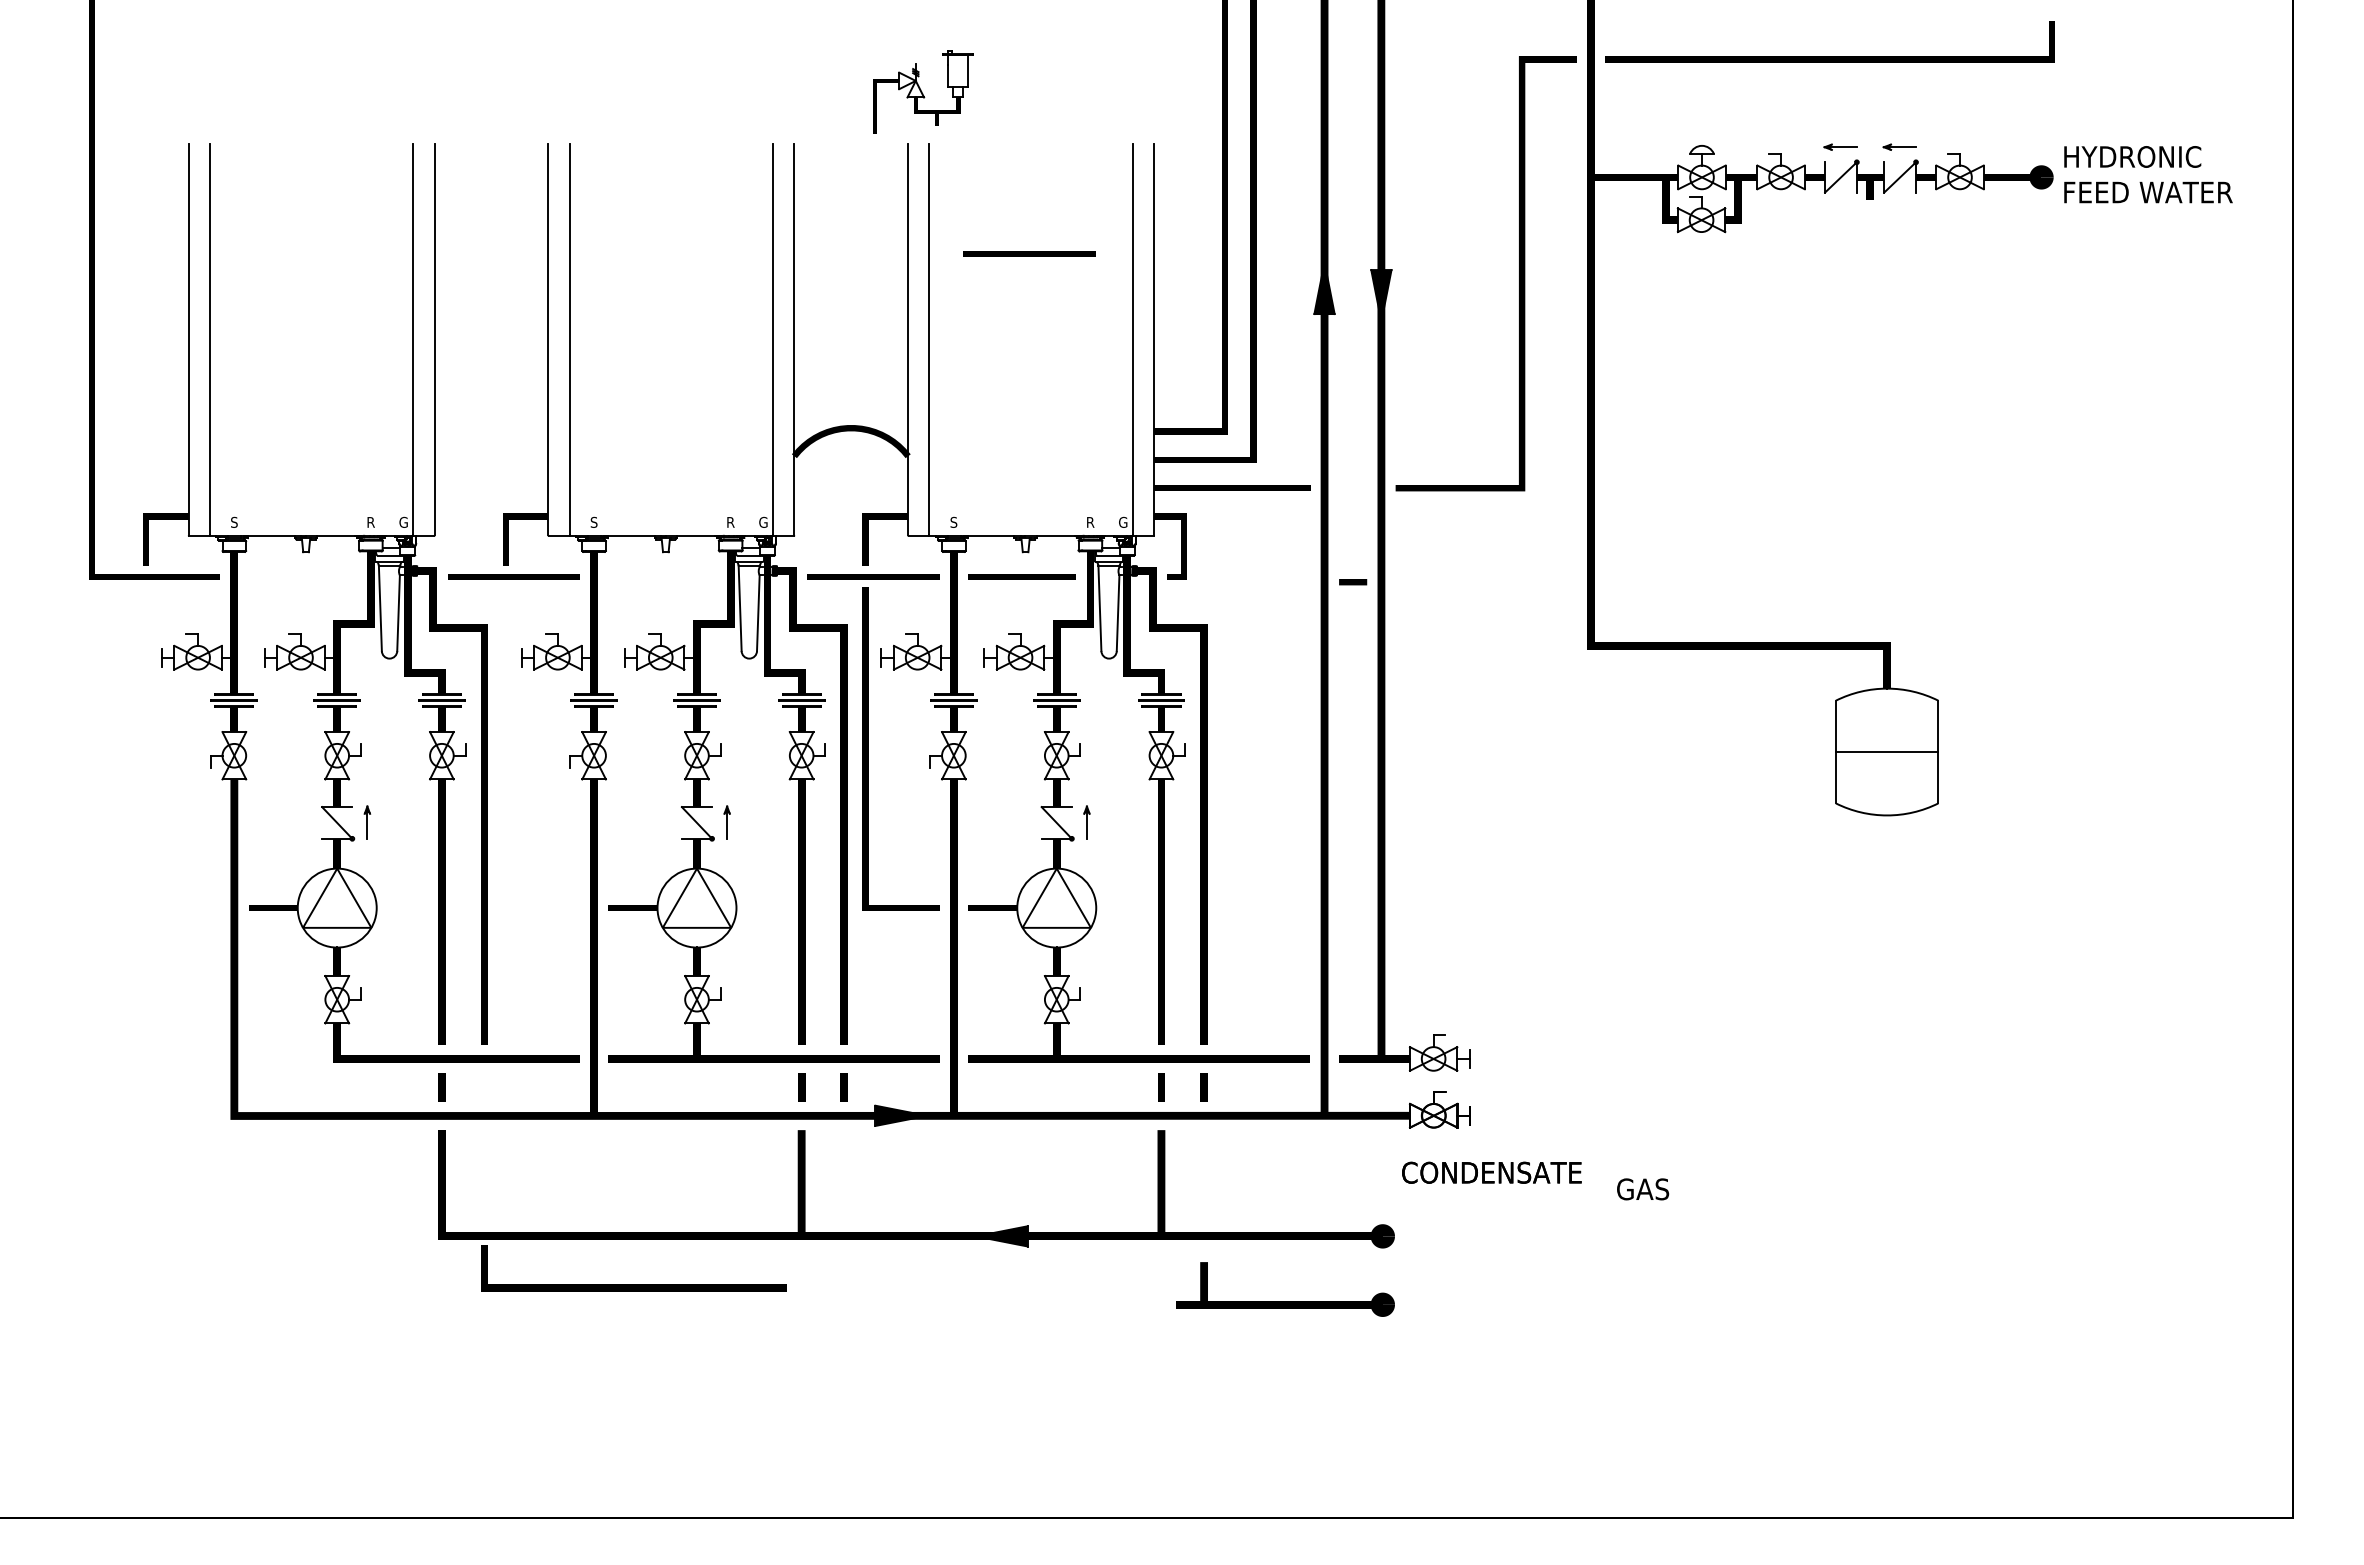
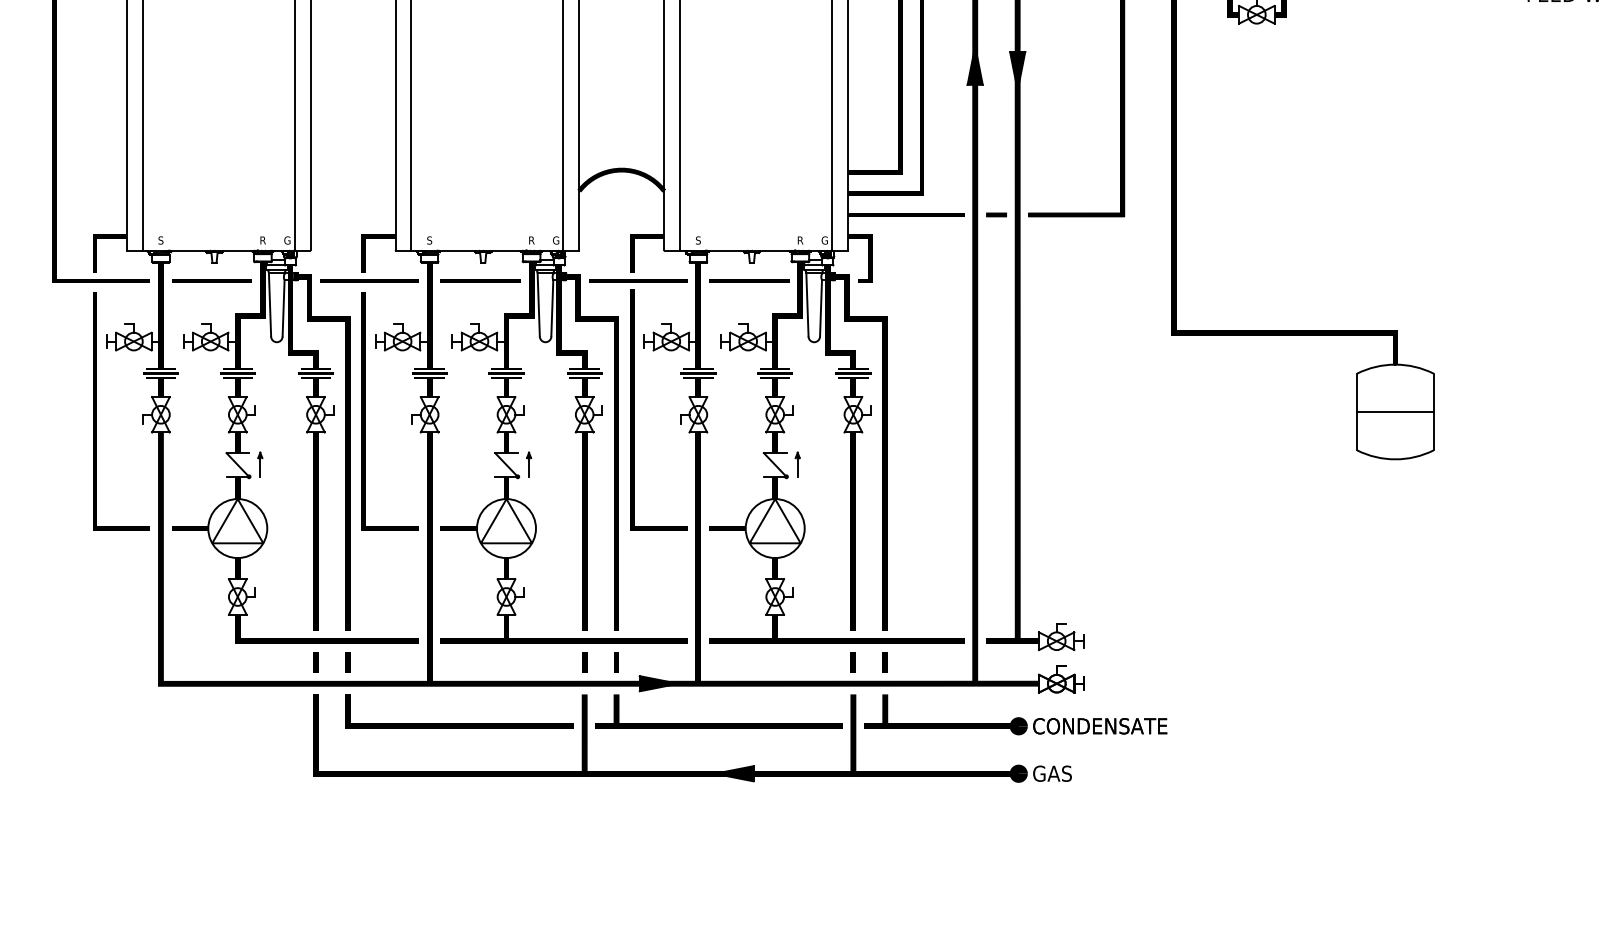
line: (1029, 253) -> (754, 39), removed
line: (302, 576) -> (211, 280), added
line: (661, 576) -> (479, 280), added
line: (1353, 582) -> (996, 215), moved
line: (148, 750) -> (96, 410), added
line: (508, 750) -> (365, 410), added
line: (484, 1087) -> (347, 662), added
part: (981, 1169) -> (718, 723), added
text: (1643, 1189) -> (1052, 773), moved
line: (633, 1284) -> (459, 723), moved
part: (1285, 1301) -> (946, 723), moved

